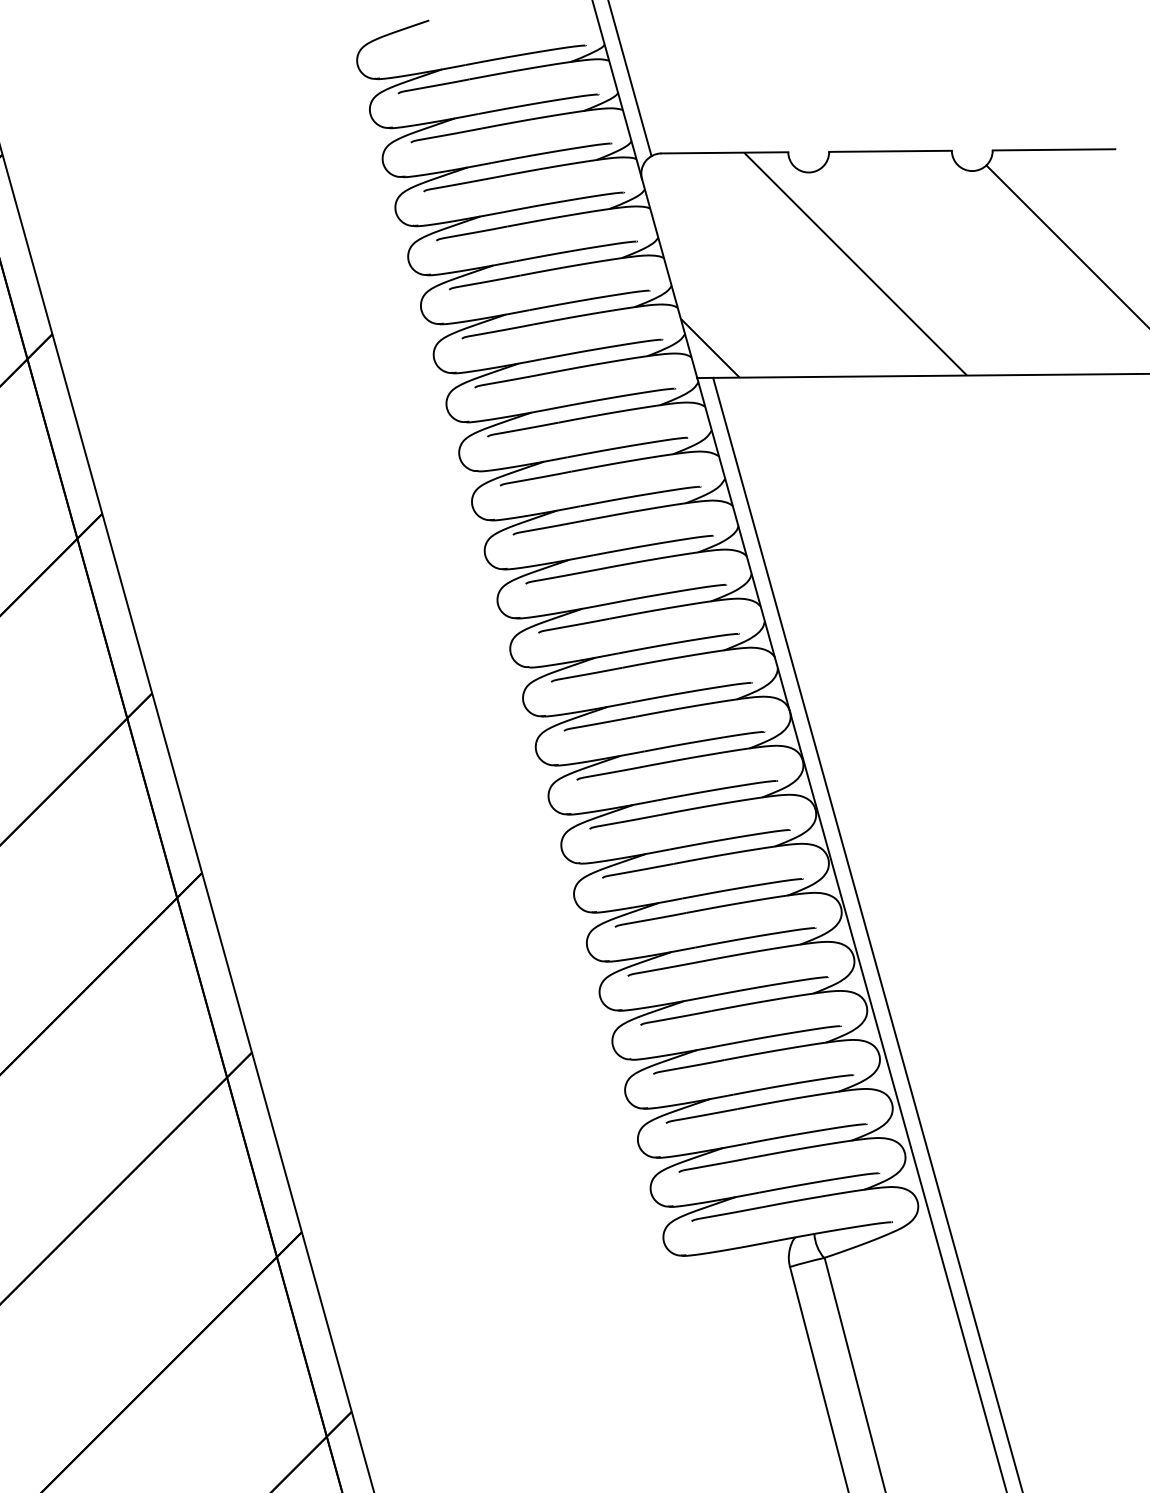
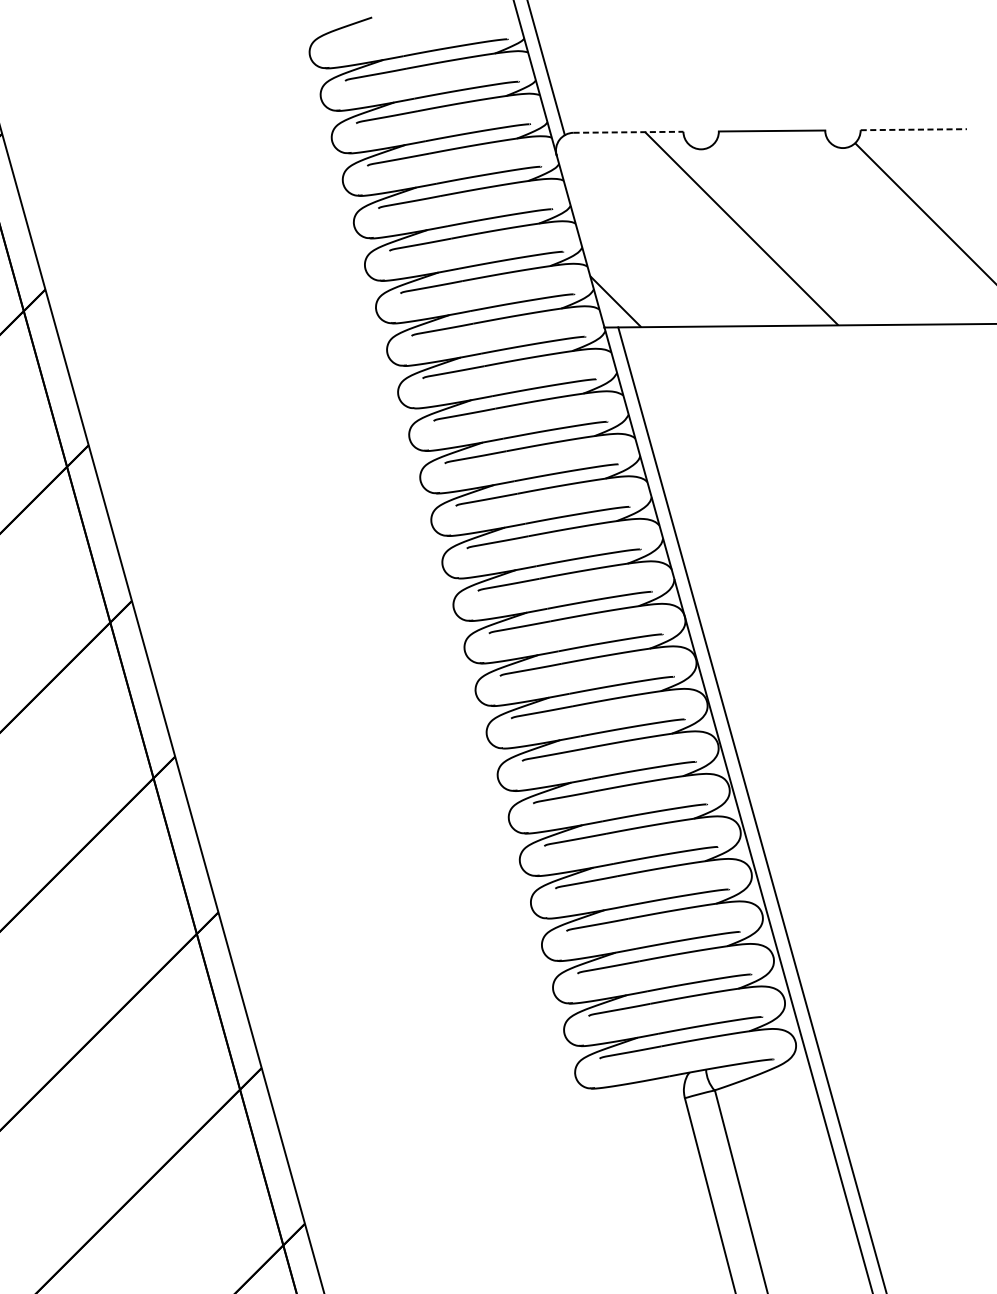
line: (1054, 149) -> (914, 129), solid -> dashed
line: (725, 152) -> (628, 132), solid -> dashed

